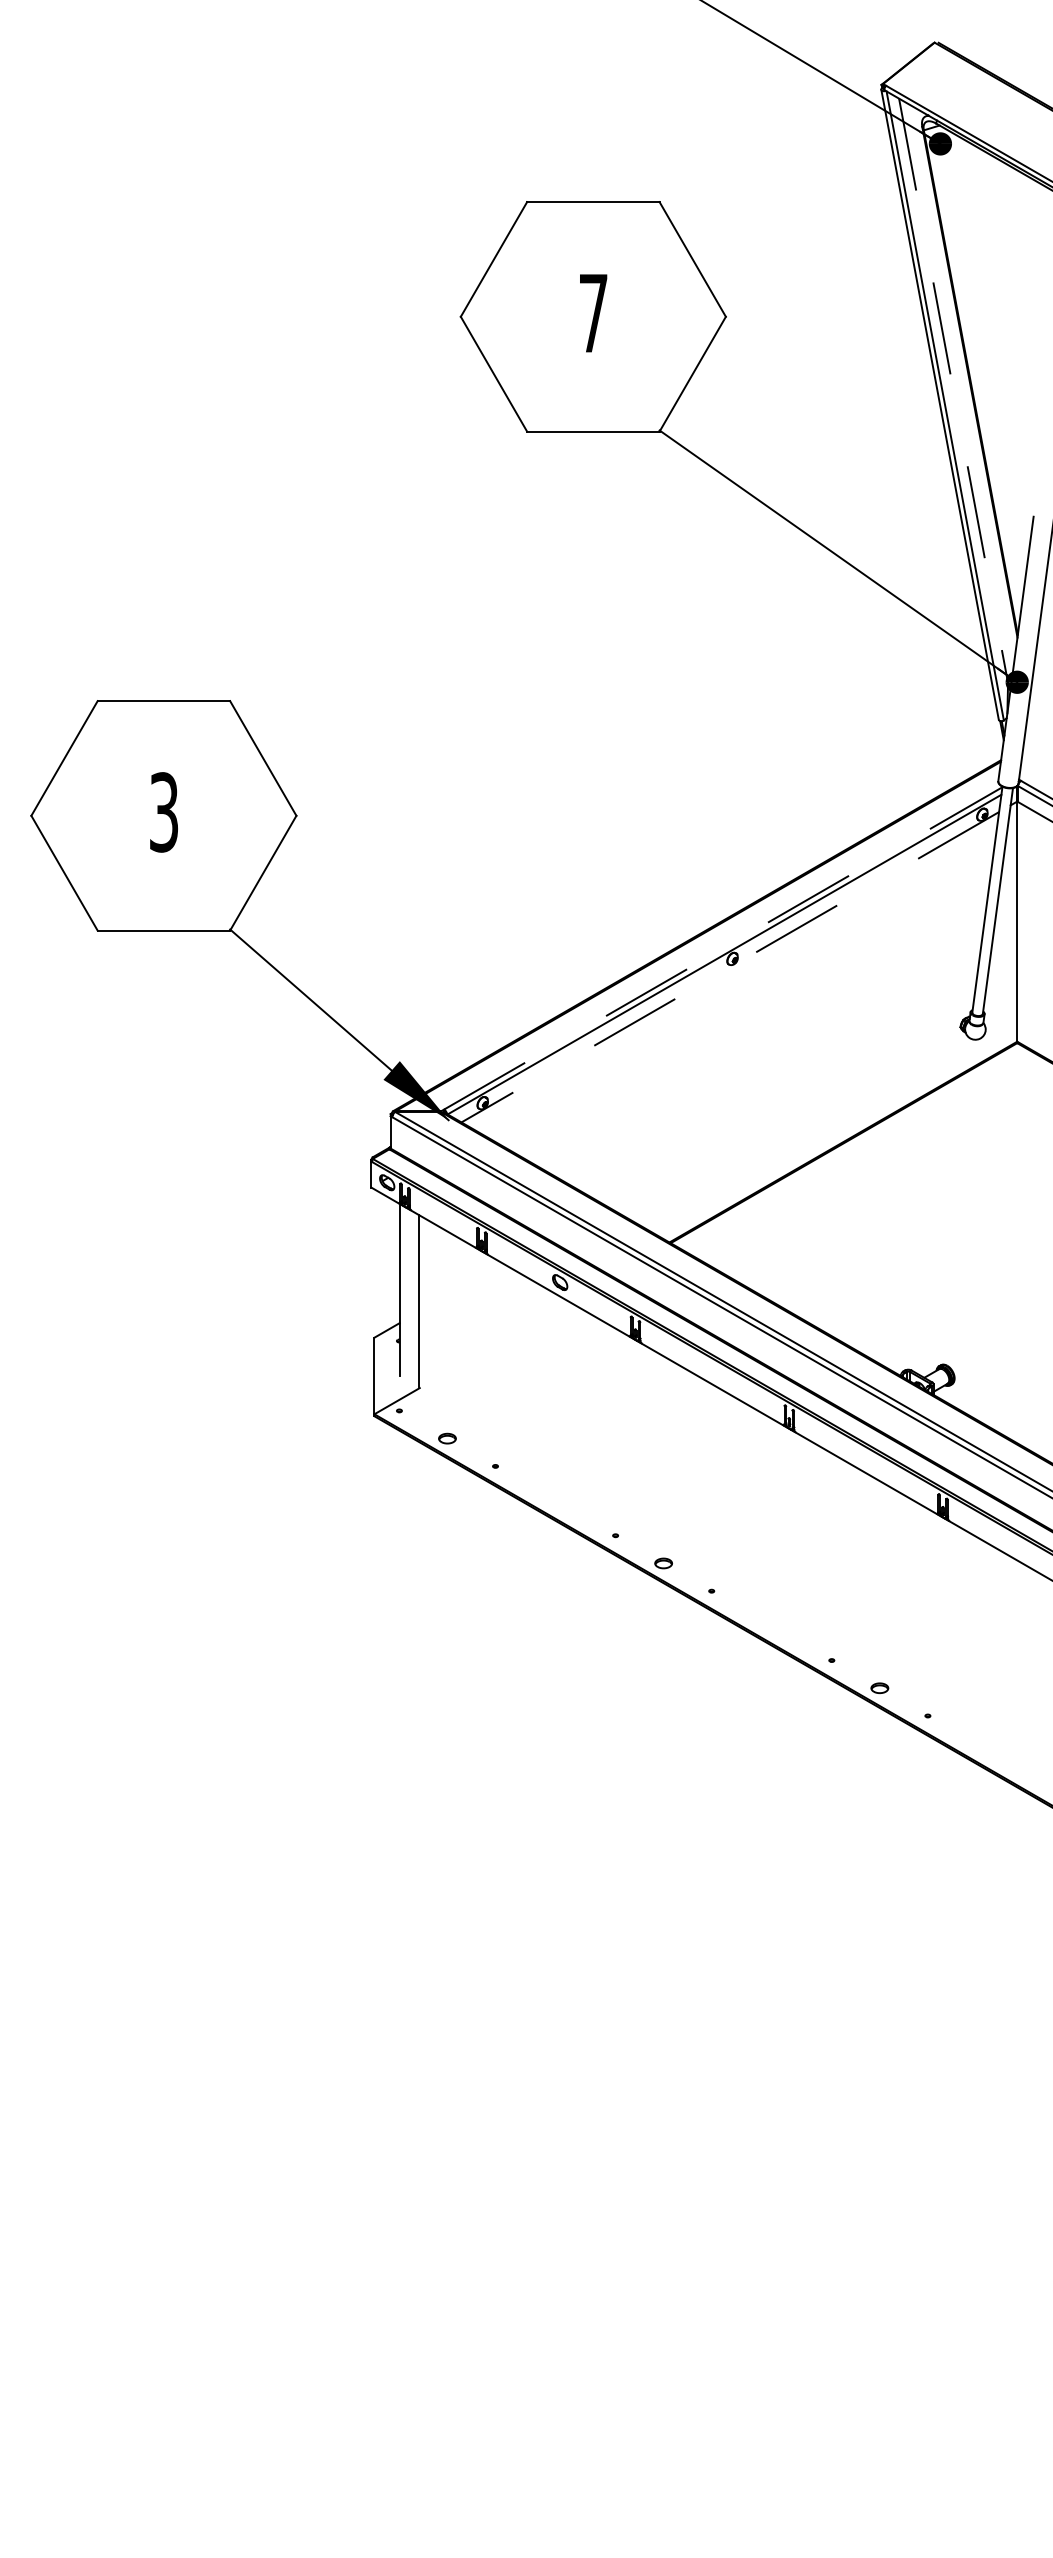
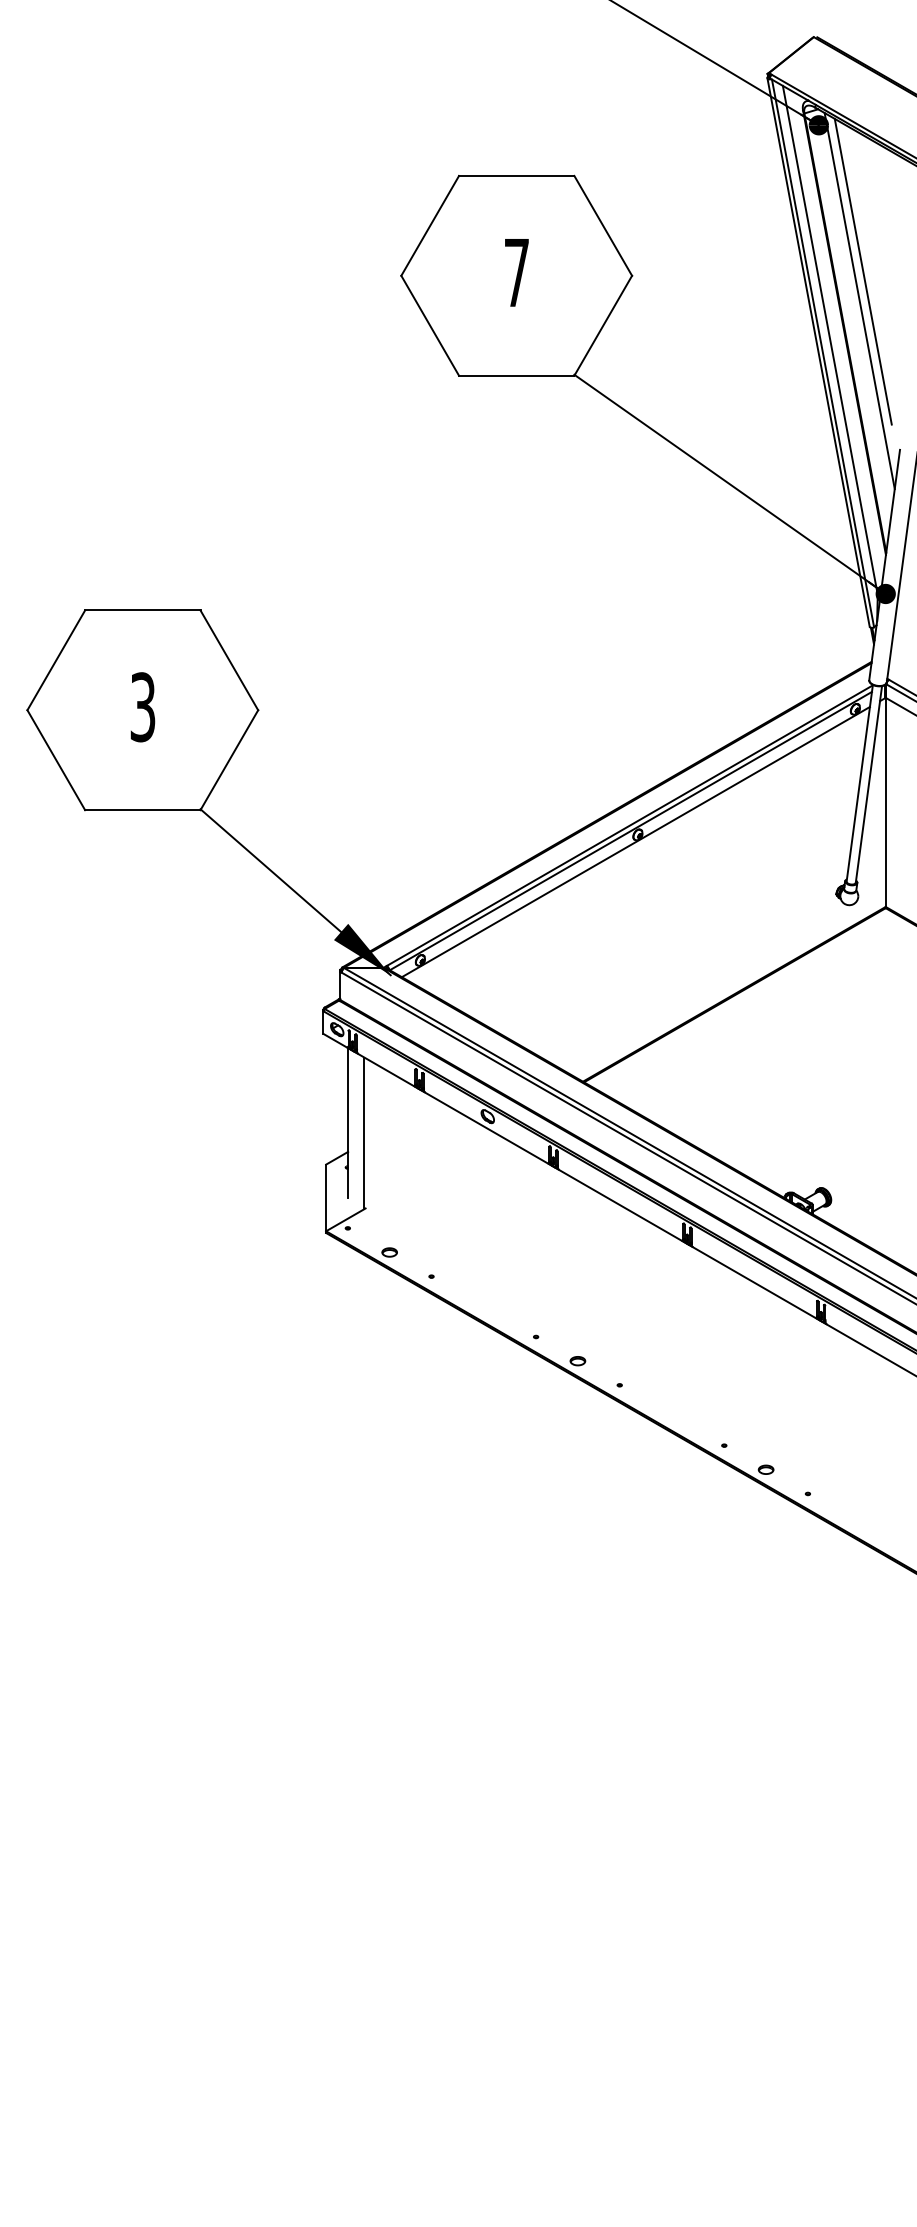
line: (991, 311) -> (863, 271), added
line: (987, 345) -> (859, 300), added
line: (953, 391) -> (830, 340), dashed -> solid
line: (723, 948) -> (630, 825), dashed -> solid
line: (729, 967) -> (635, 842), dashed -> solid

